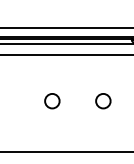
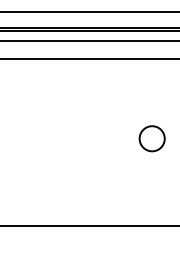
circle: (52, 101) -> (64, 139), removed

